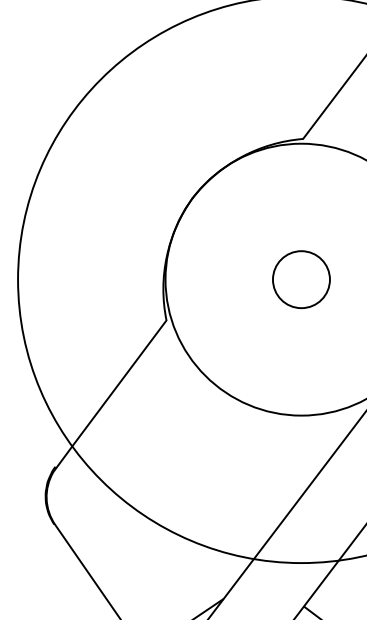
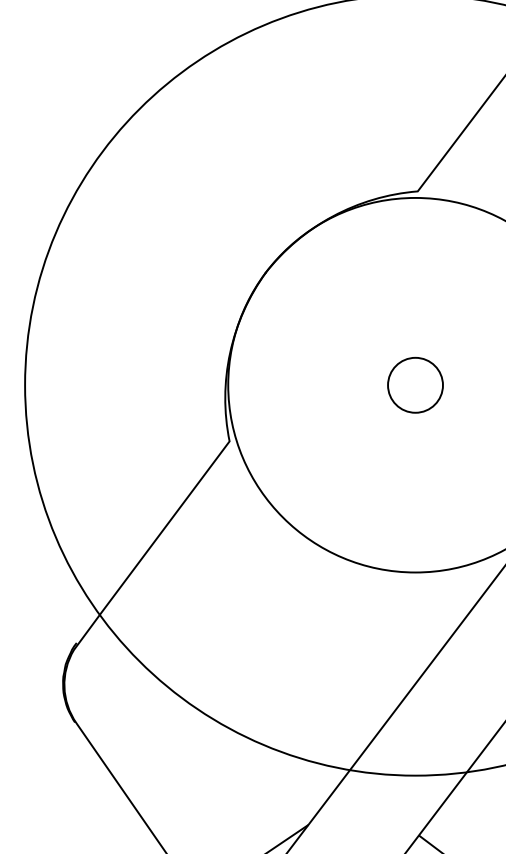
circle: (301, 279) -> (415, 385), size x0.7

